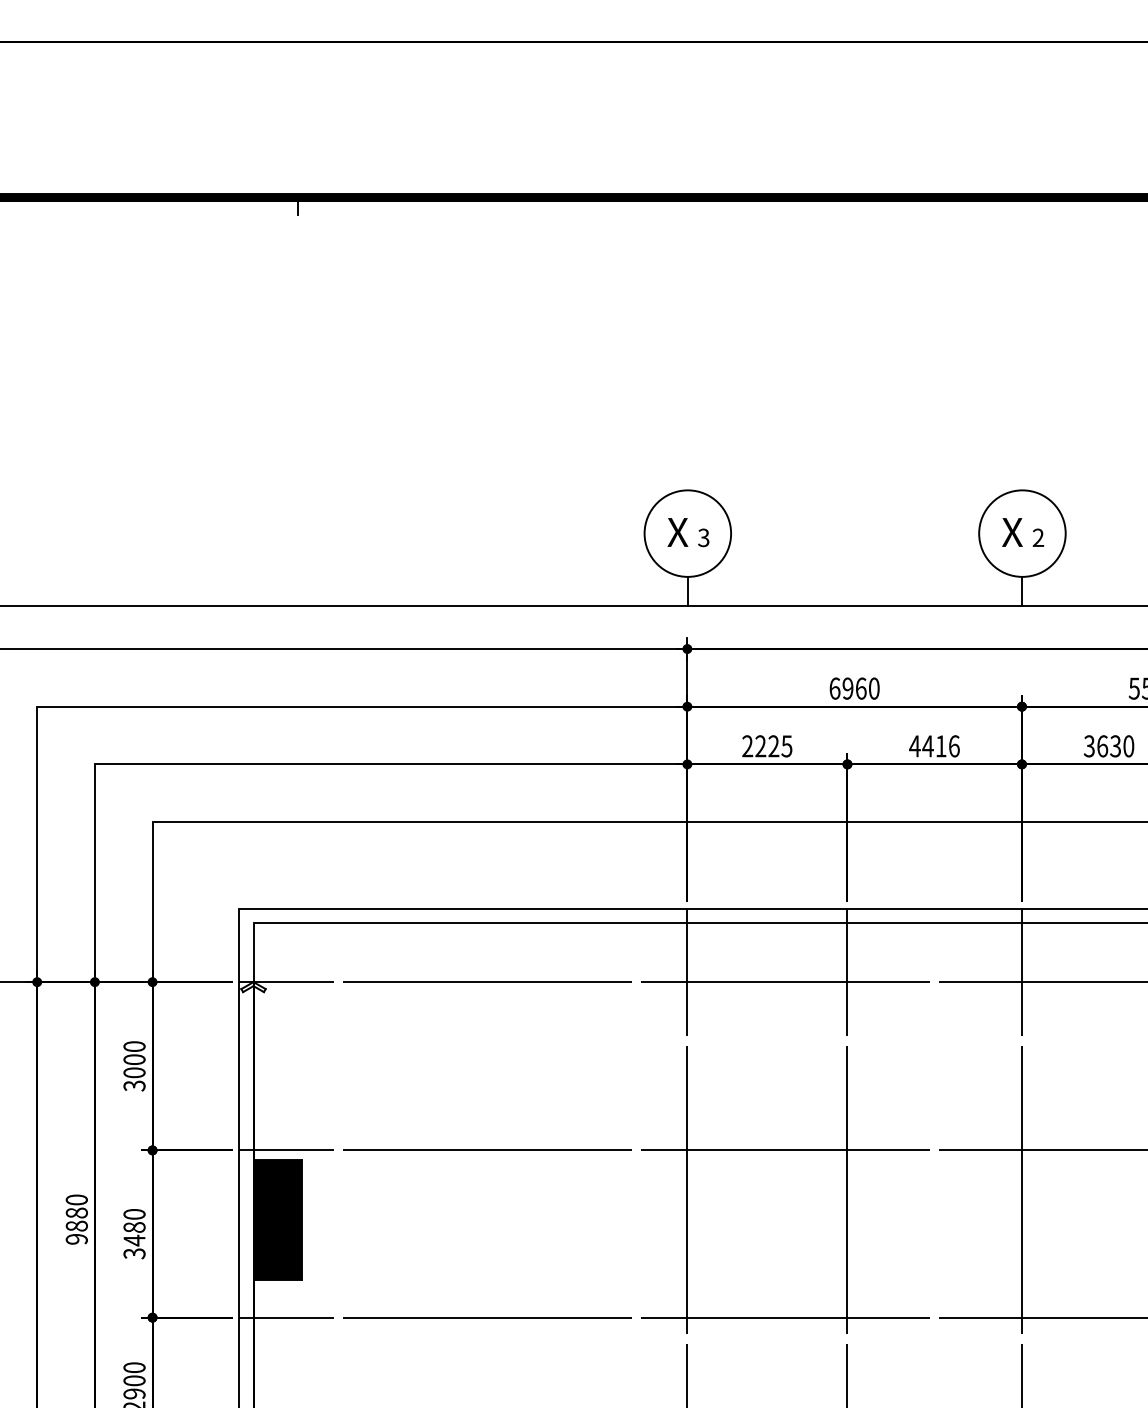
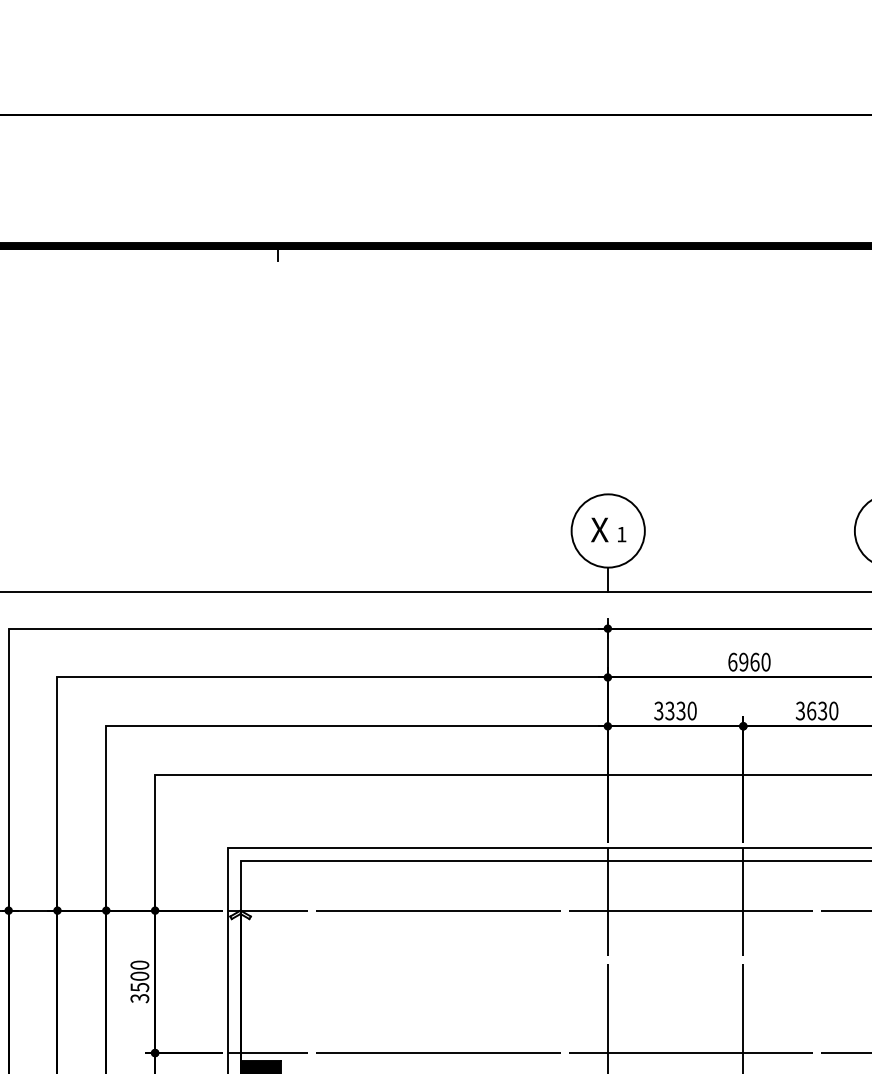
text: (703, 537) -> (621, 534), 3 -> 1
text: (767, 746) -> (675, 711), 2225 -> 3330
text: (934, 746) -> (817, 711), 4416 -> 3630
text: (134, 1072) -> (139, 987), 3000 -> 3500

